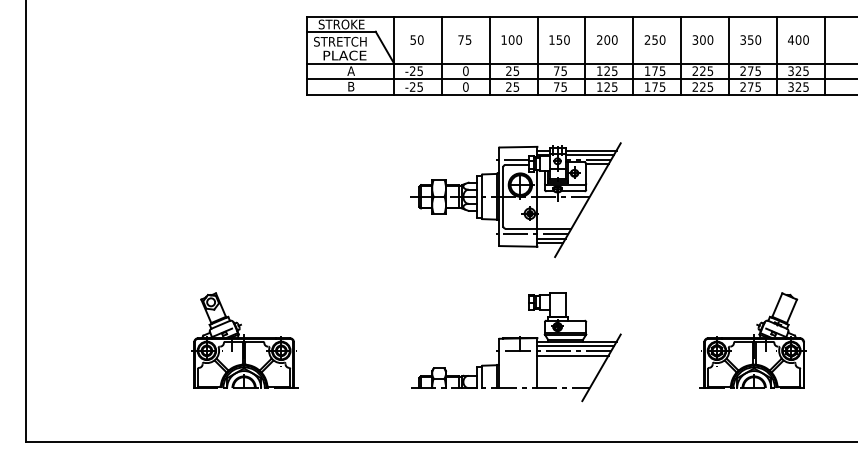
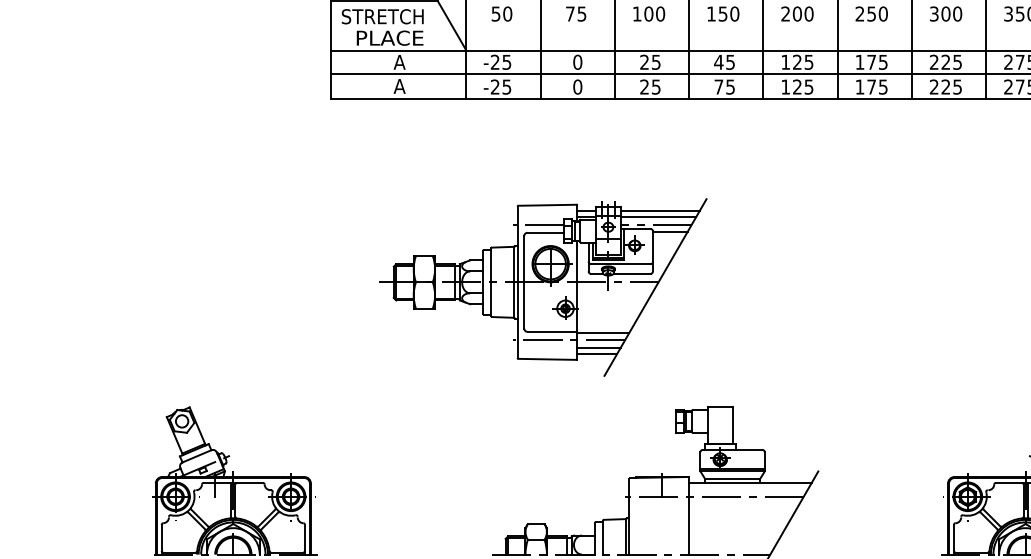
text: (556, 70) -> (718, 61), 75 -> 45
text: (350, 86) -> (398, 86), B -> A
part: (515, 200) -> (543, 288), moved
line: (575, 346) -> (748, 490), removed
line: (572, 355) -> (743, 503), removed

